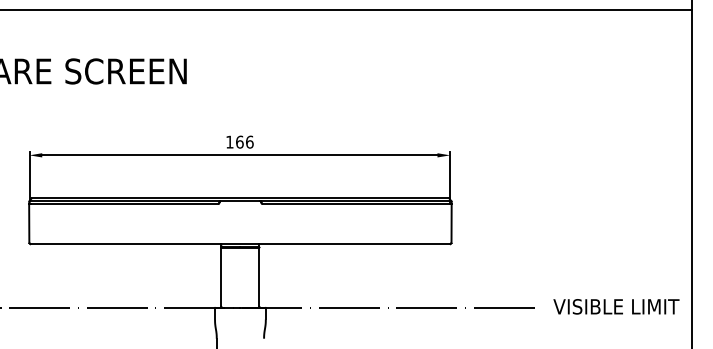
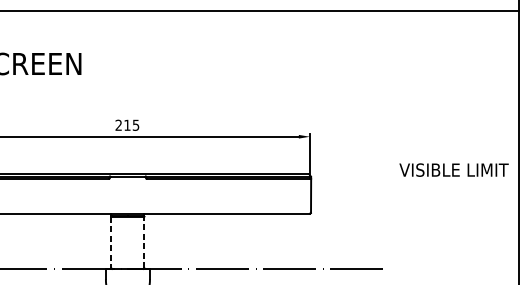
text: (239, 141) -> (127, 124), 166 -> 215
line: (221, 277) -> (111, 242), solid -> dashed
line: (259, 277) -> (144, 242), solid -> dashed
text: (616, 306) -> (454, 169), moved

